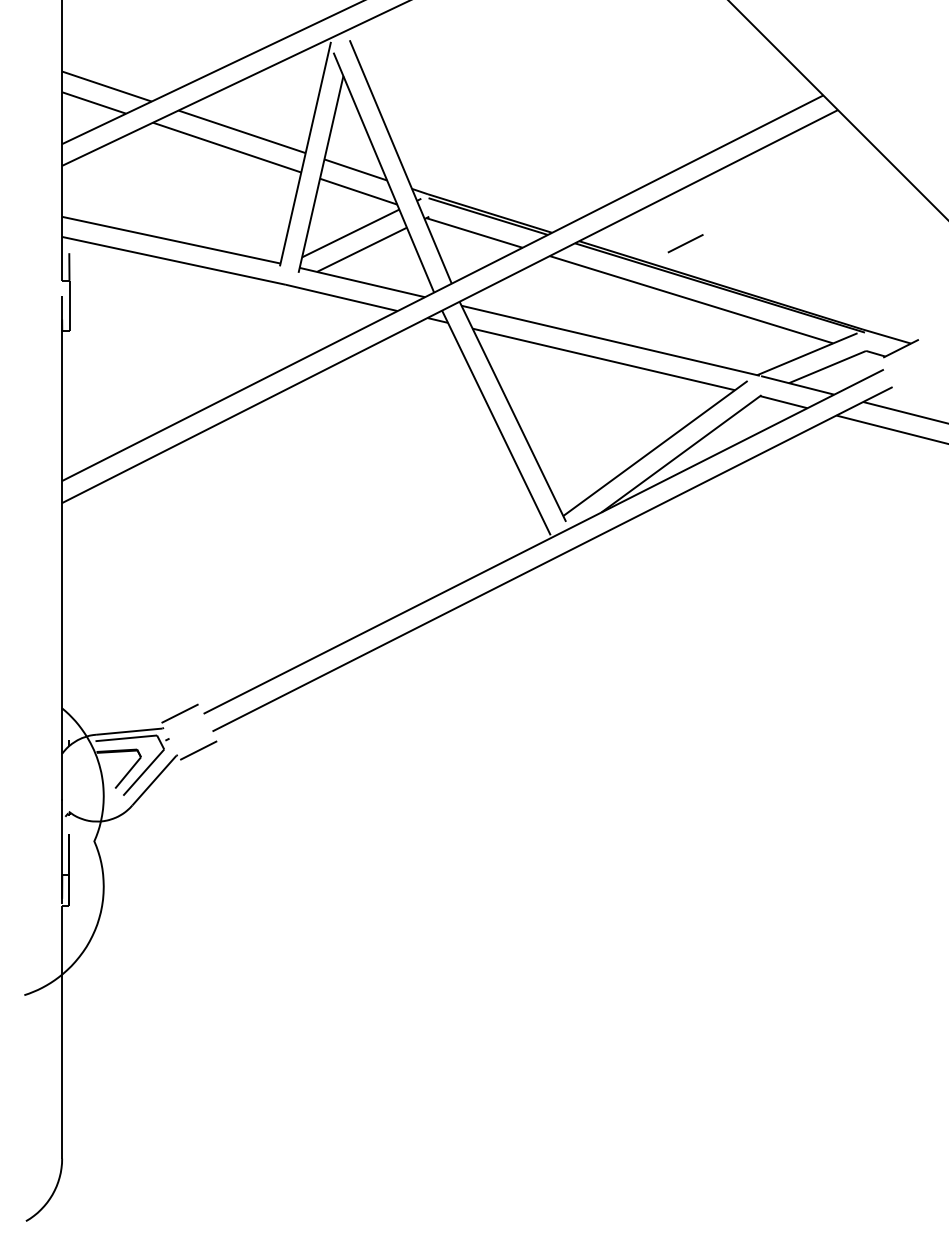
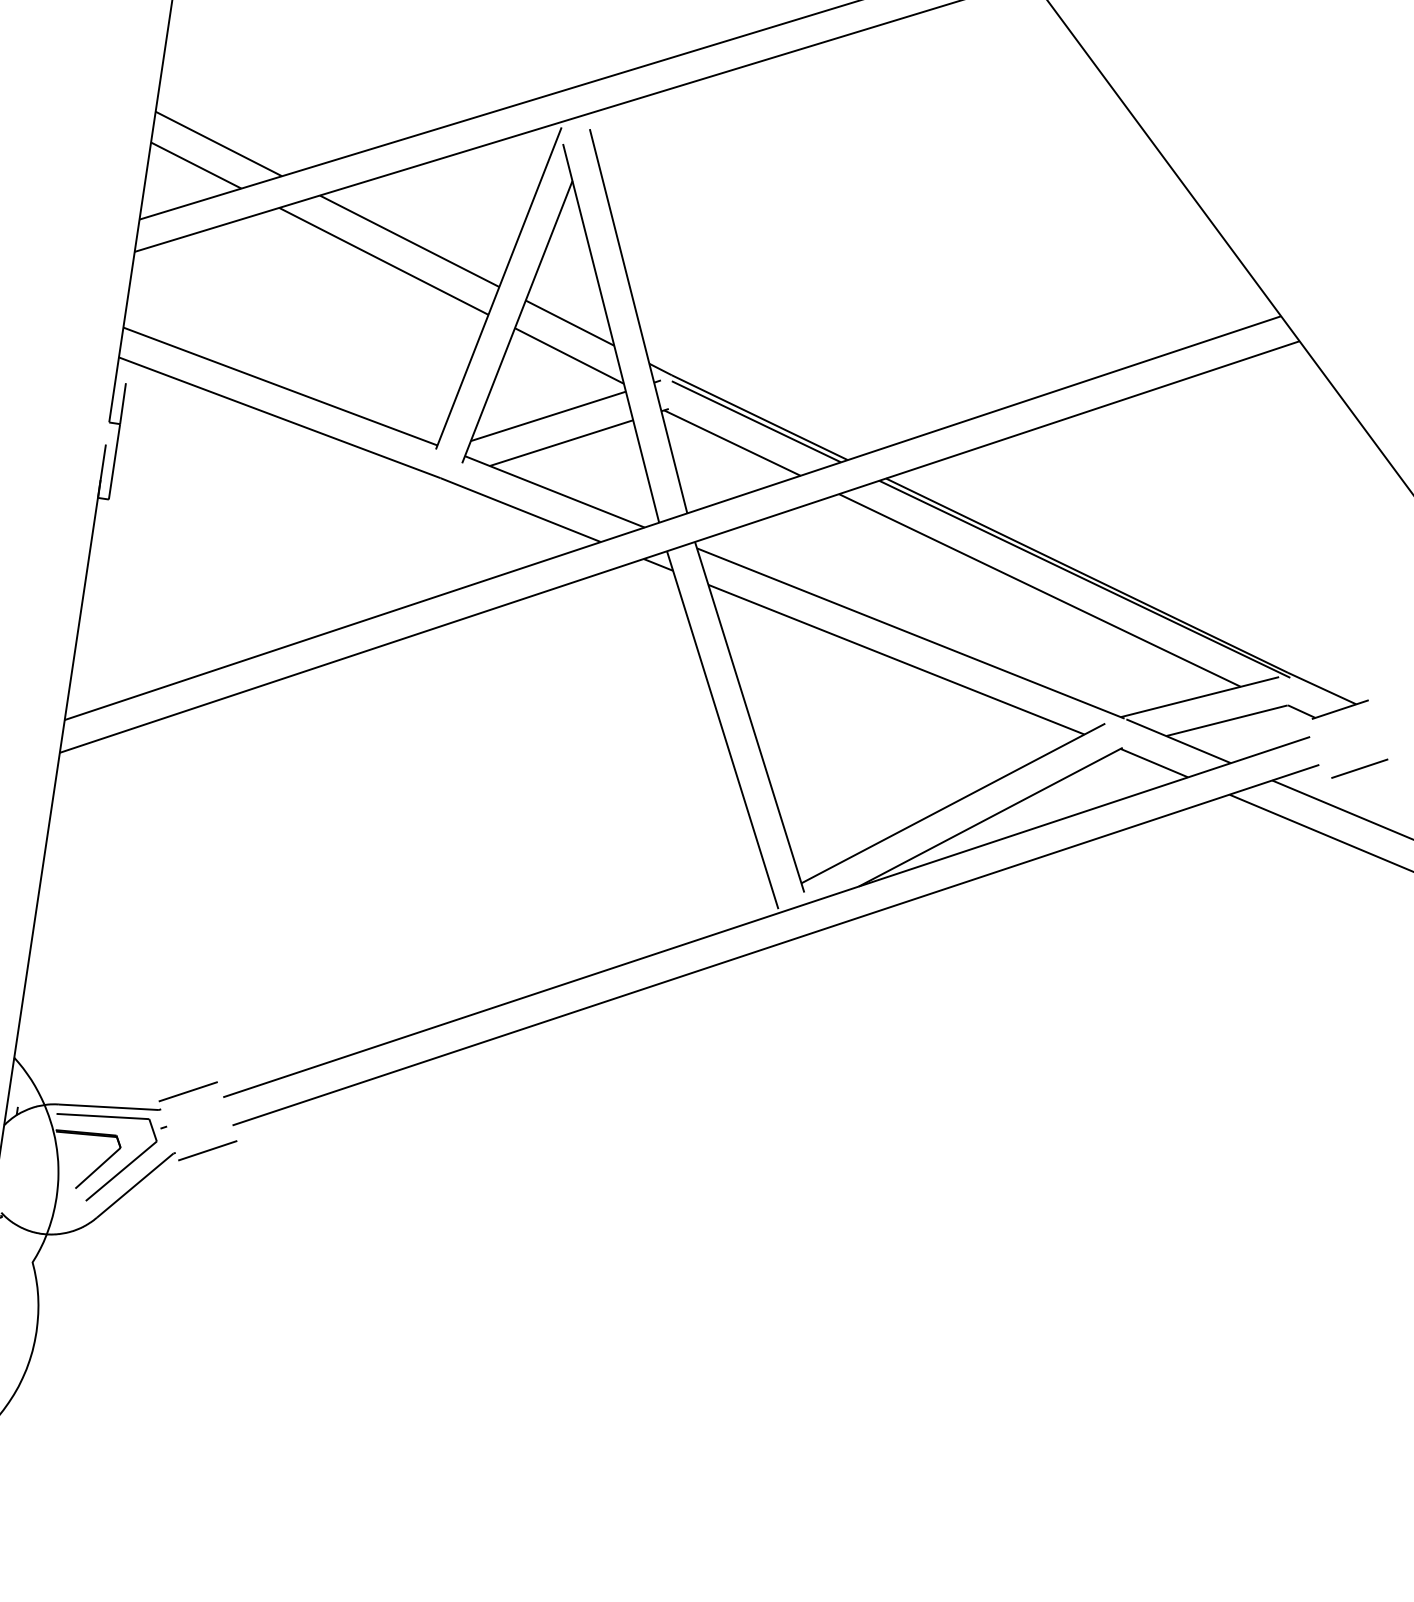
line: (685, 243) -> (1359, 768), moved

